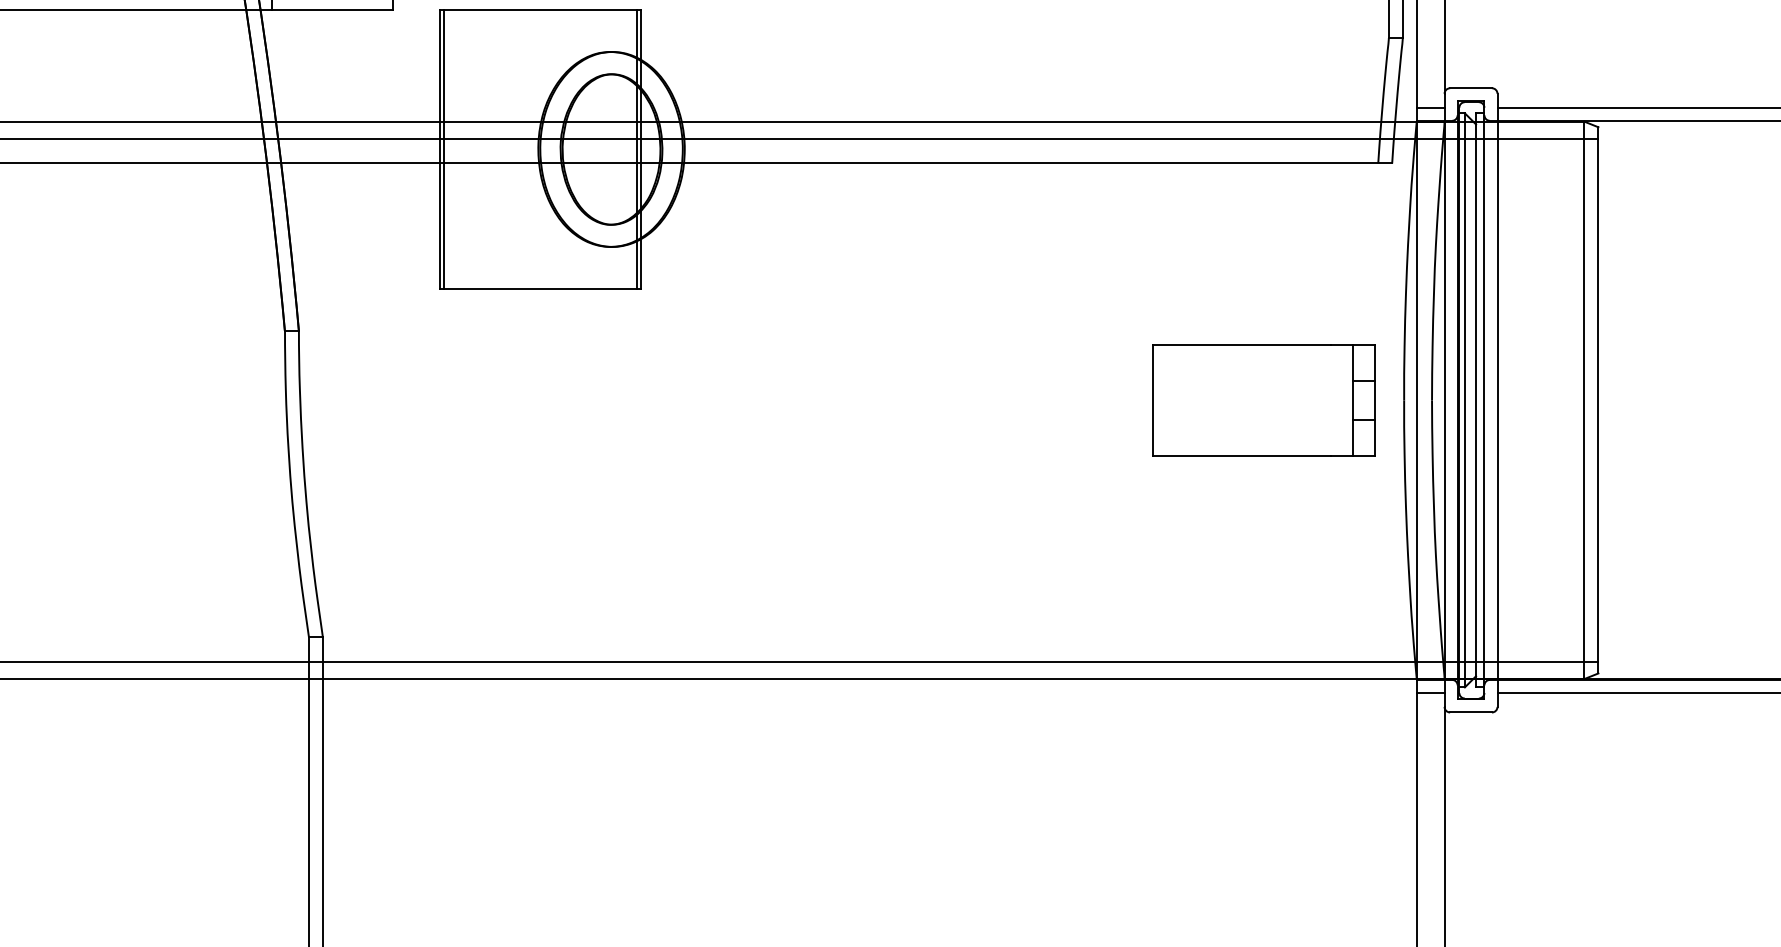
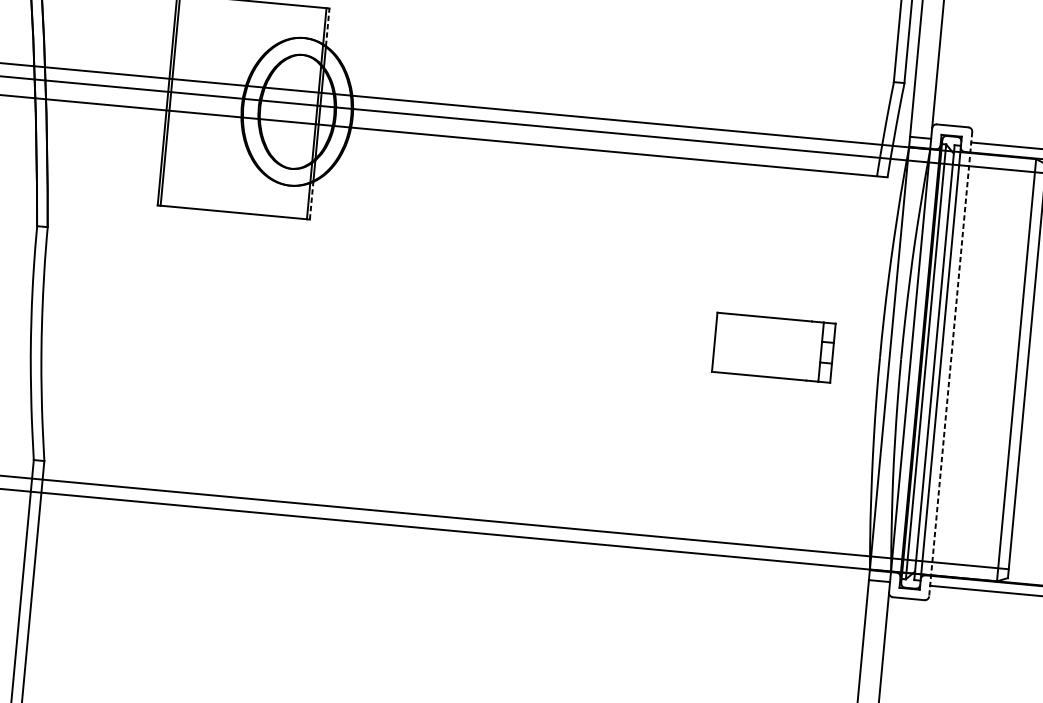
line: (641, 35) -> (327, 27), solid -> dashed
line: (641, 264) -> (311, 201), solid -> dashed
part: (1263, 400) -> (773, 347), size x0.7
line: (1497, 400) -> (950, 364), solid -> dashed

